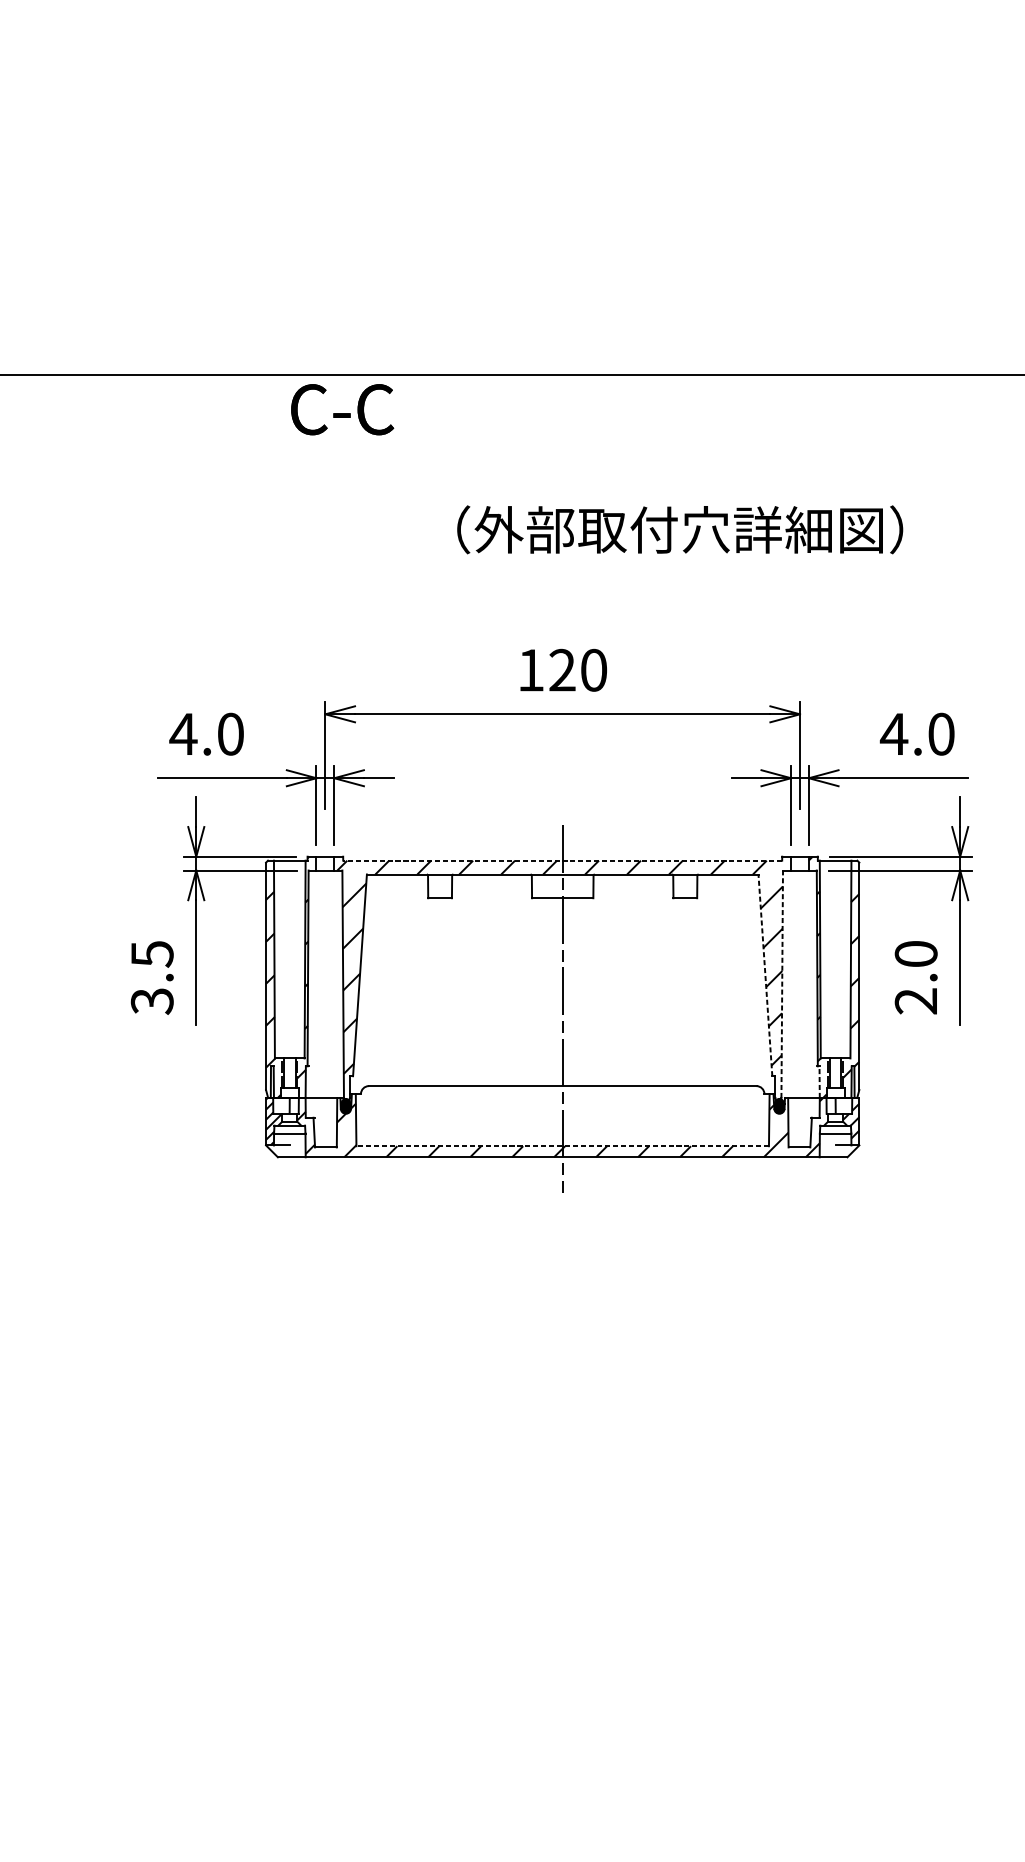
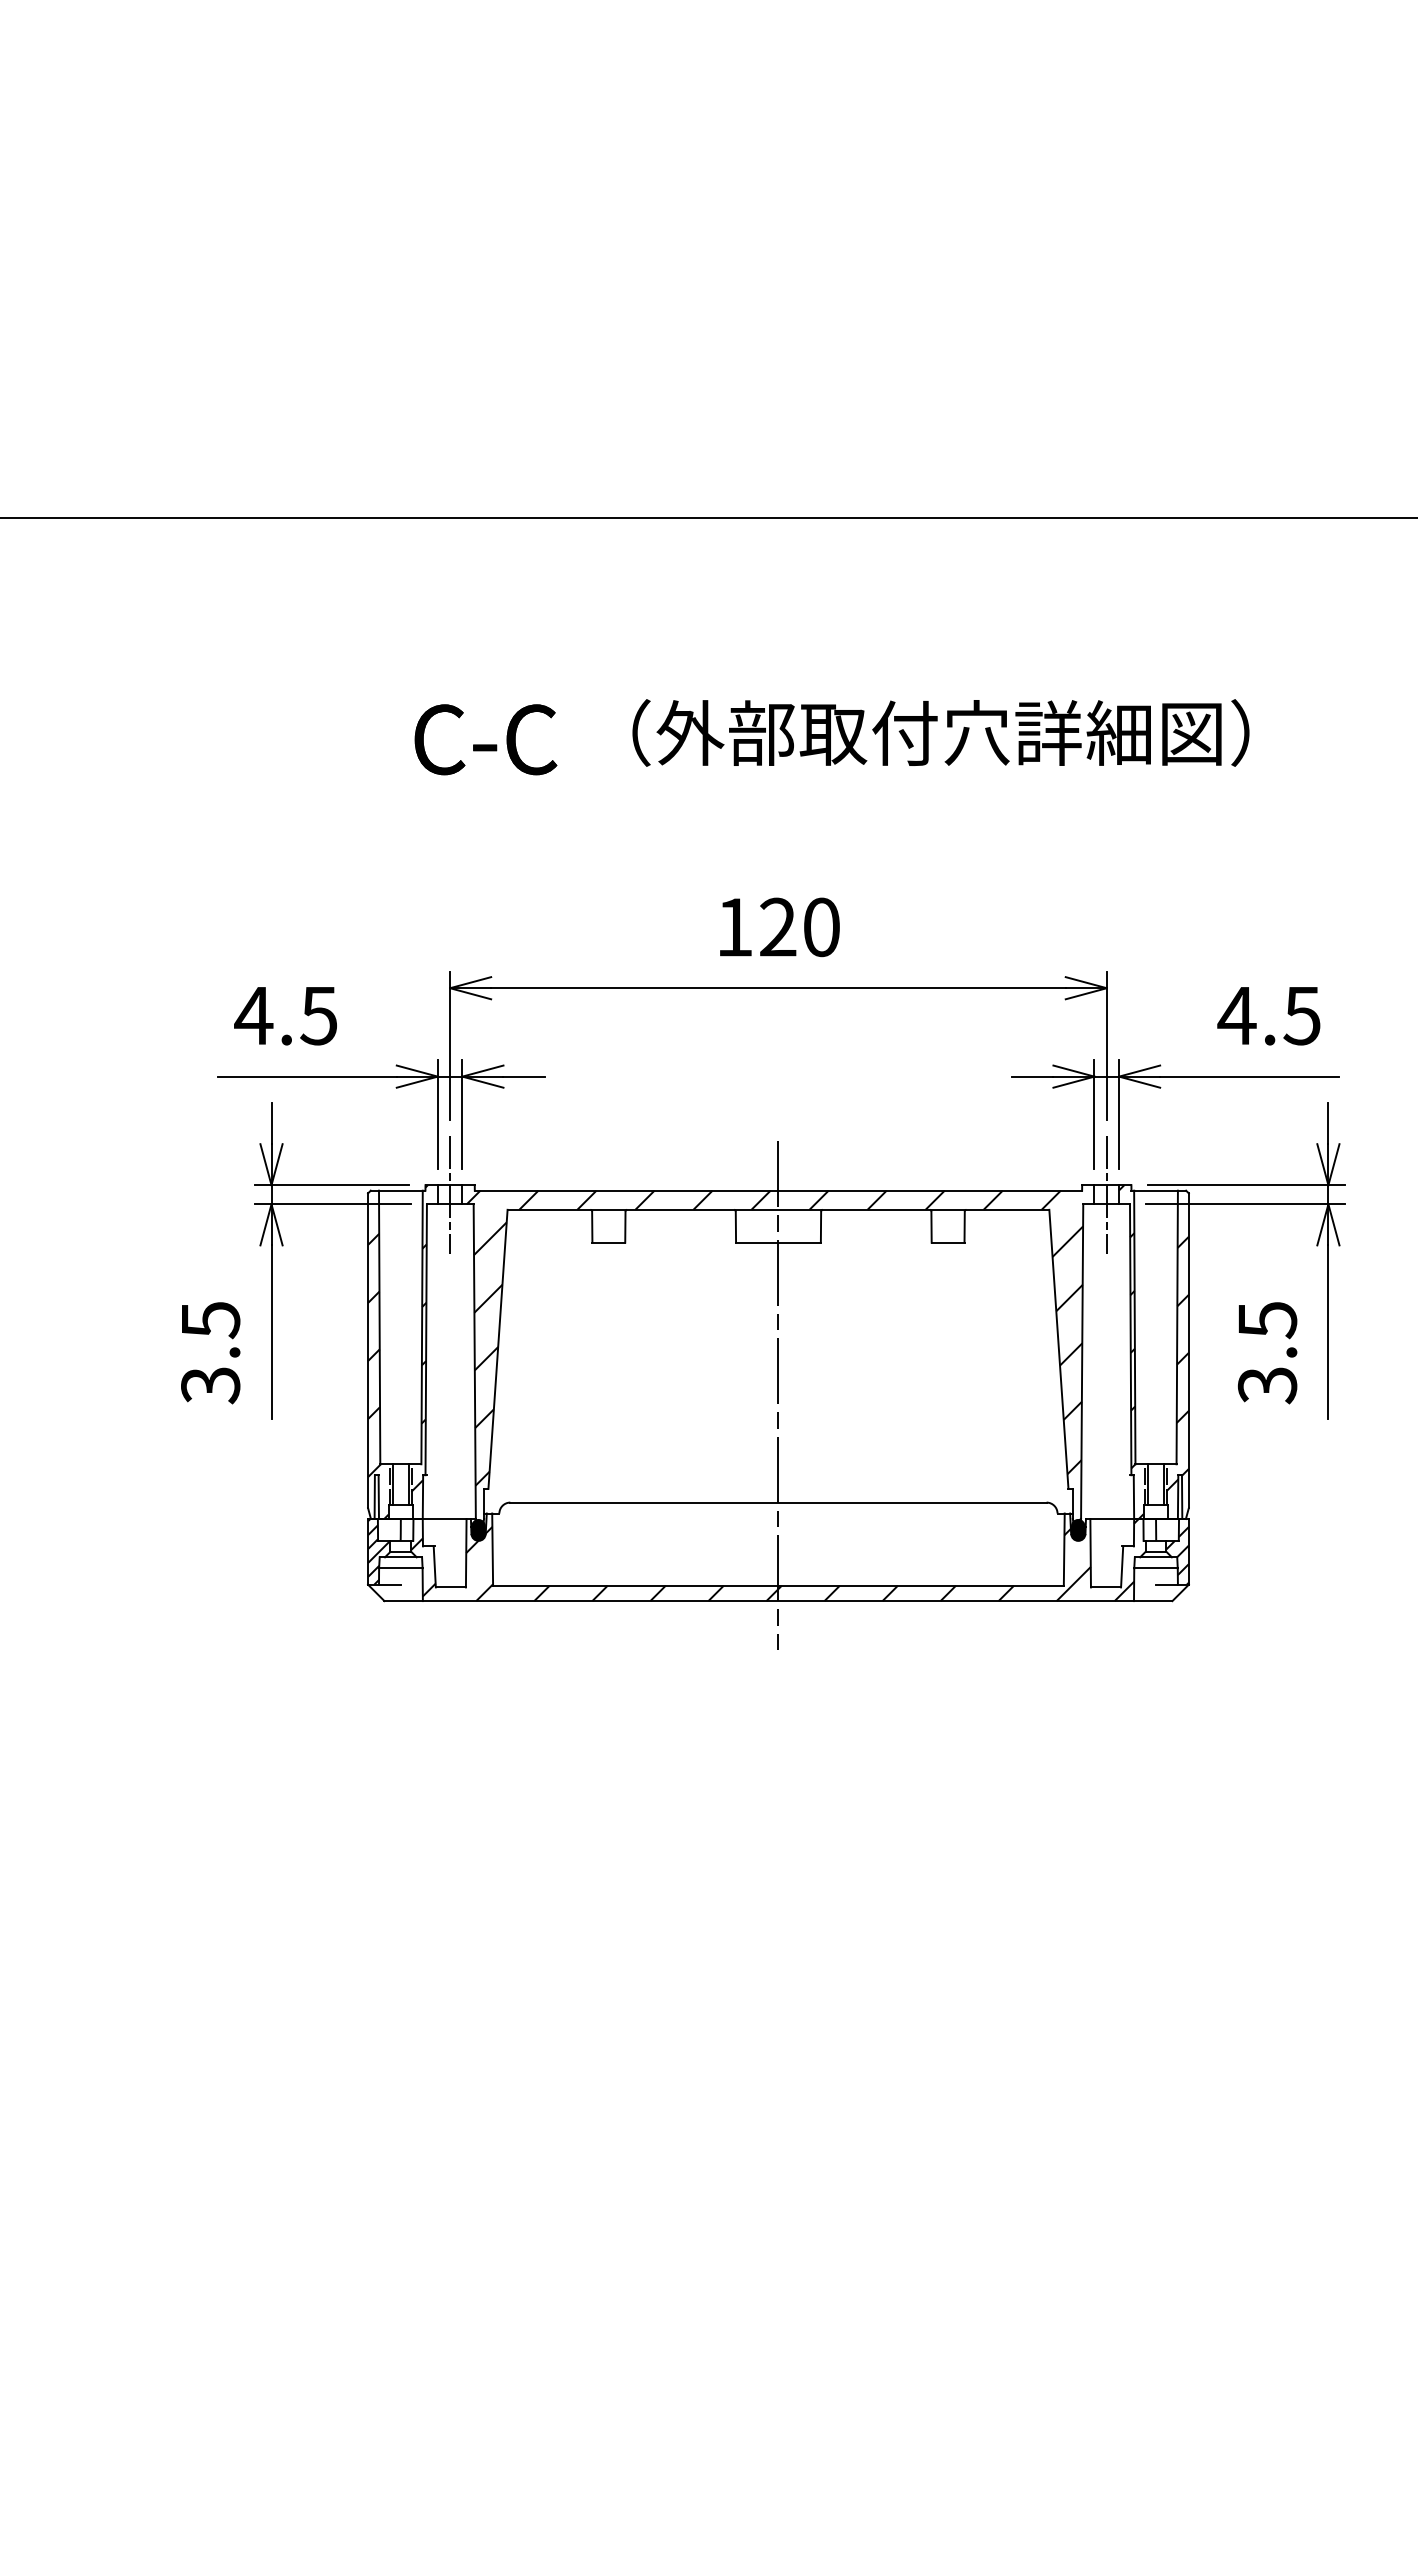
text: (342, 409) -> (485, 739), moved
text: (230, 734) -> (318, 1015), 4.0 -> 4.5
text: (940, 734) -> (1301, 1015), 4.0 -> 4.5
line: (562, 860) -> (778, 1190), dashed -> solid
line: (325, 863) -> (450, 1194), added
line: (799, 863) -> (1106, 1194), added
line: (765, 975) -> (1058, 1349), dashed -> solid
text: (916, 978) -> (1267, 1353), 2.0 -> 3.5
line: (782, 984) -> (1082, 1361), dashed -> solid
line: (819, 1082) -> (1133, 1497), dashed -> solid
line: (562, 1146) -> (777, 1585), dashed -> solid

